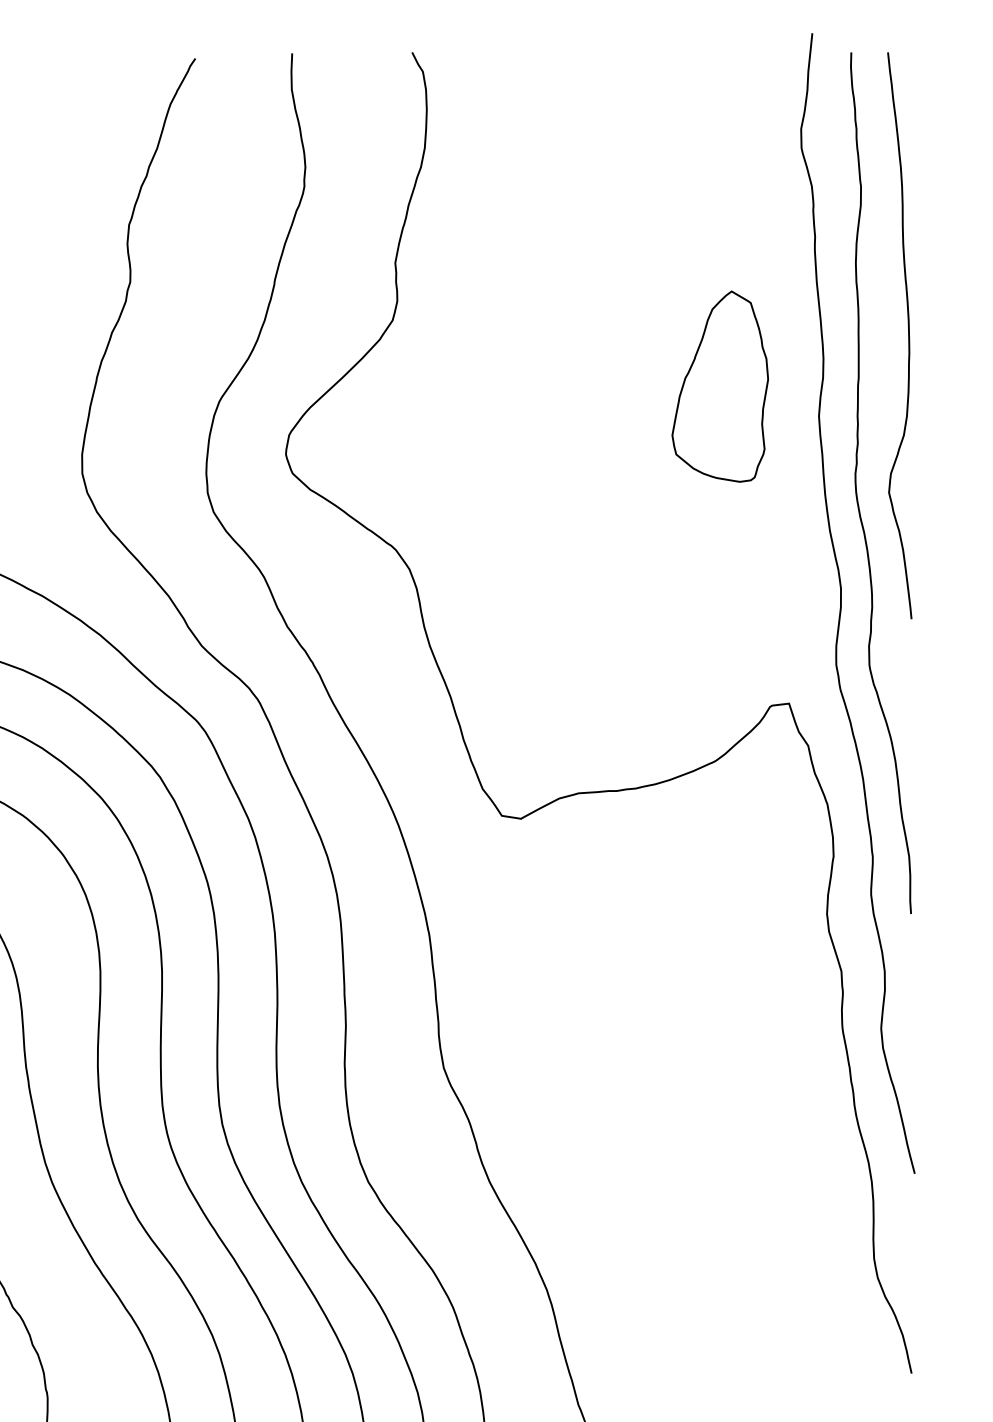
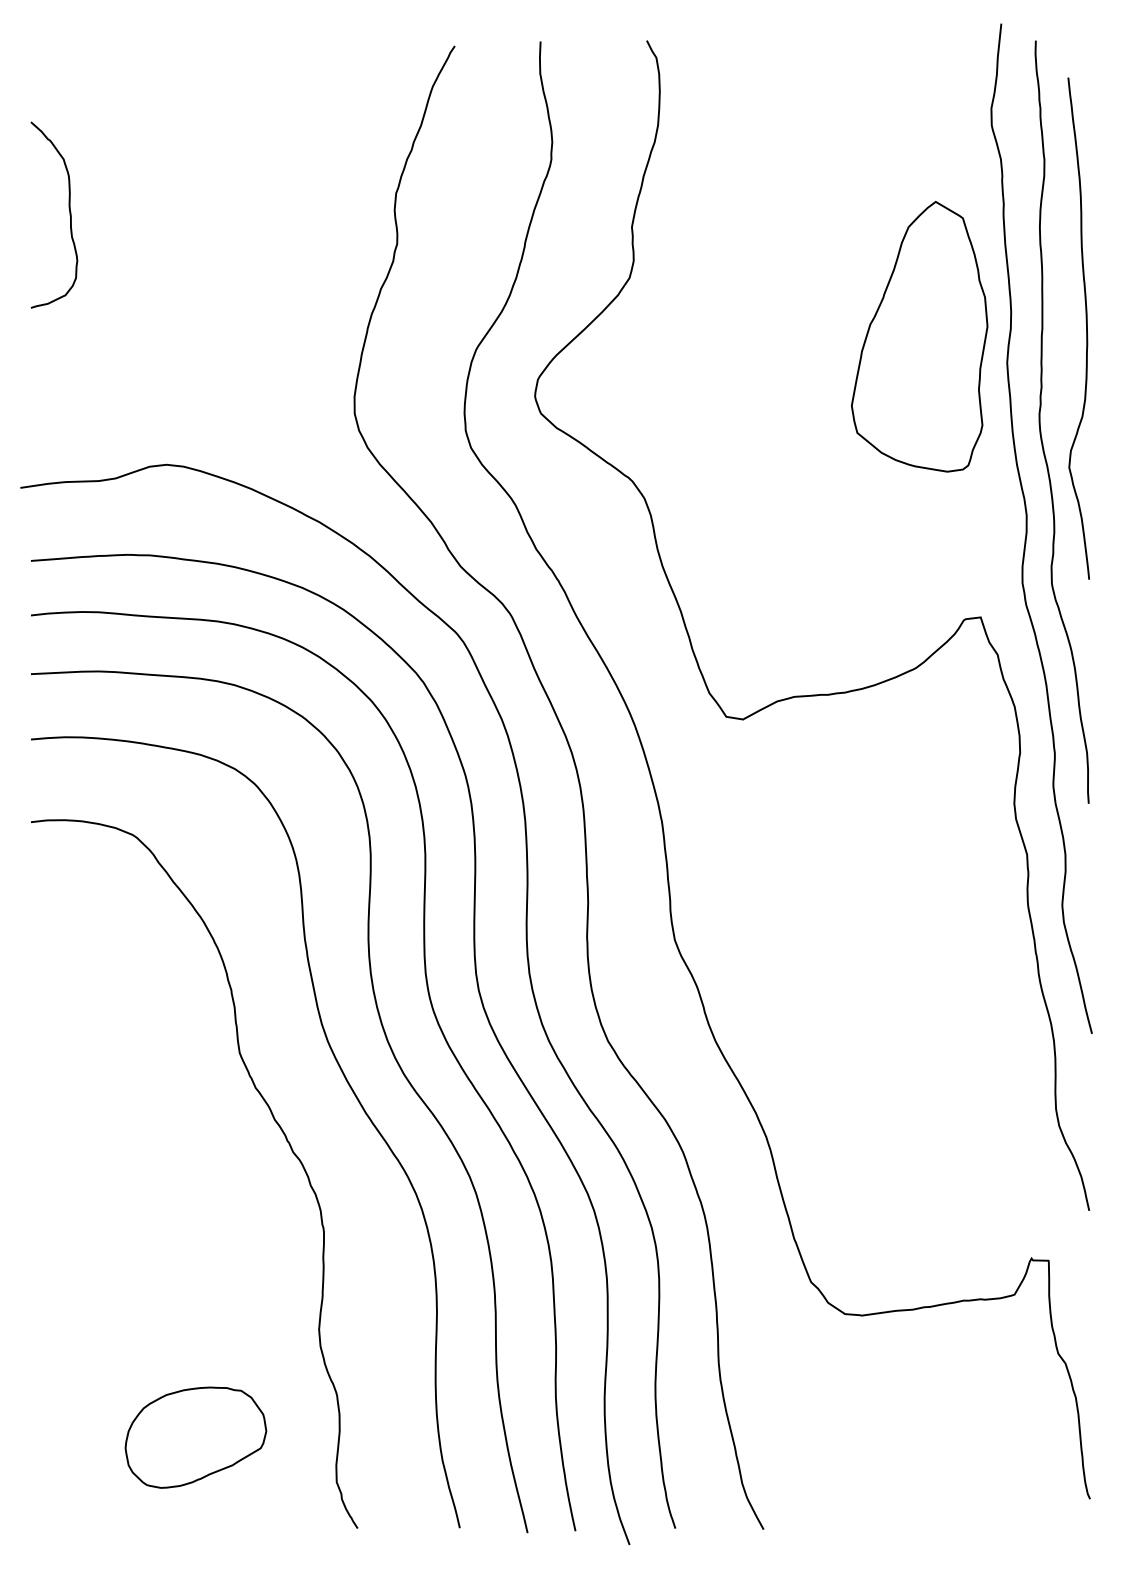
curve: (908, 335) -> (1086, 328), moved
part: (719, 386) -> (919, 336), size x1.6

